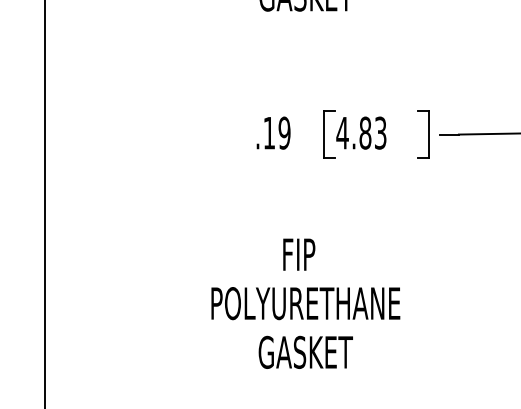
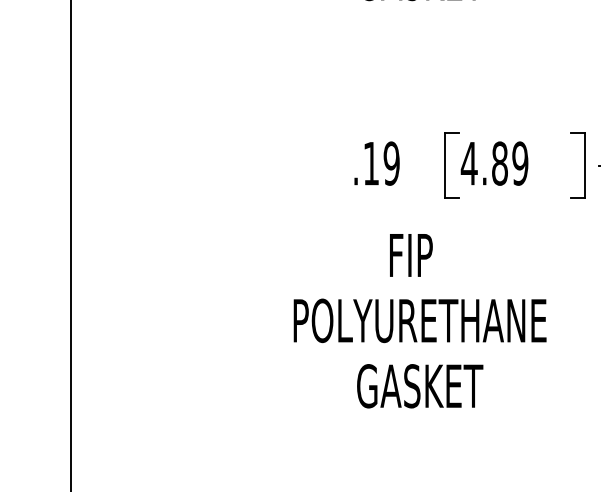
text: (380, 132) -> (520, 162), 4.83 -> 4.89
text: (305, 303) -> (419, 320), moved

